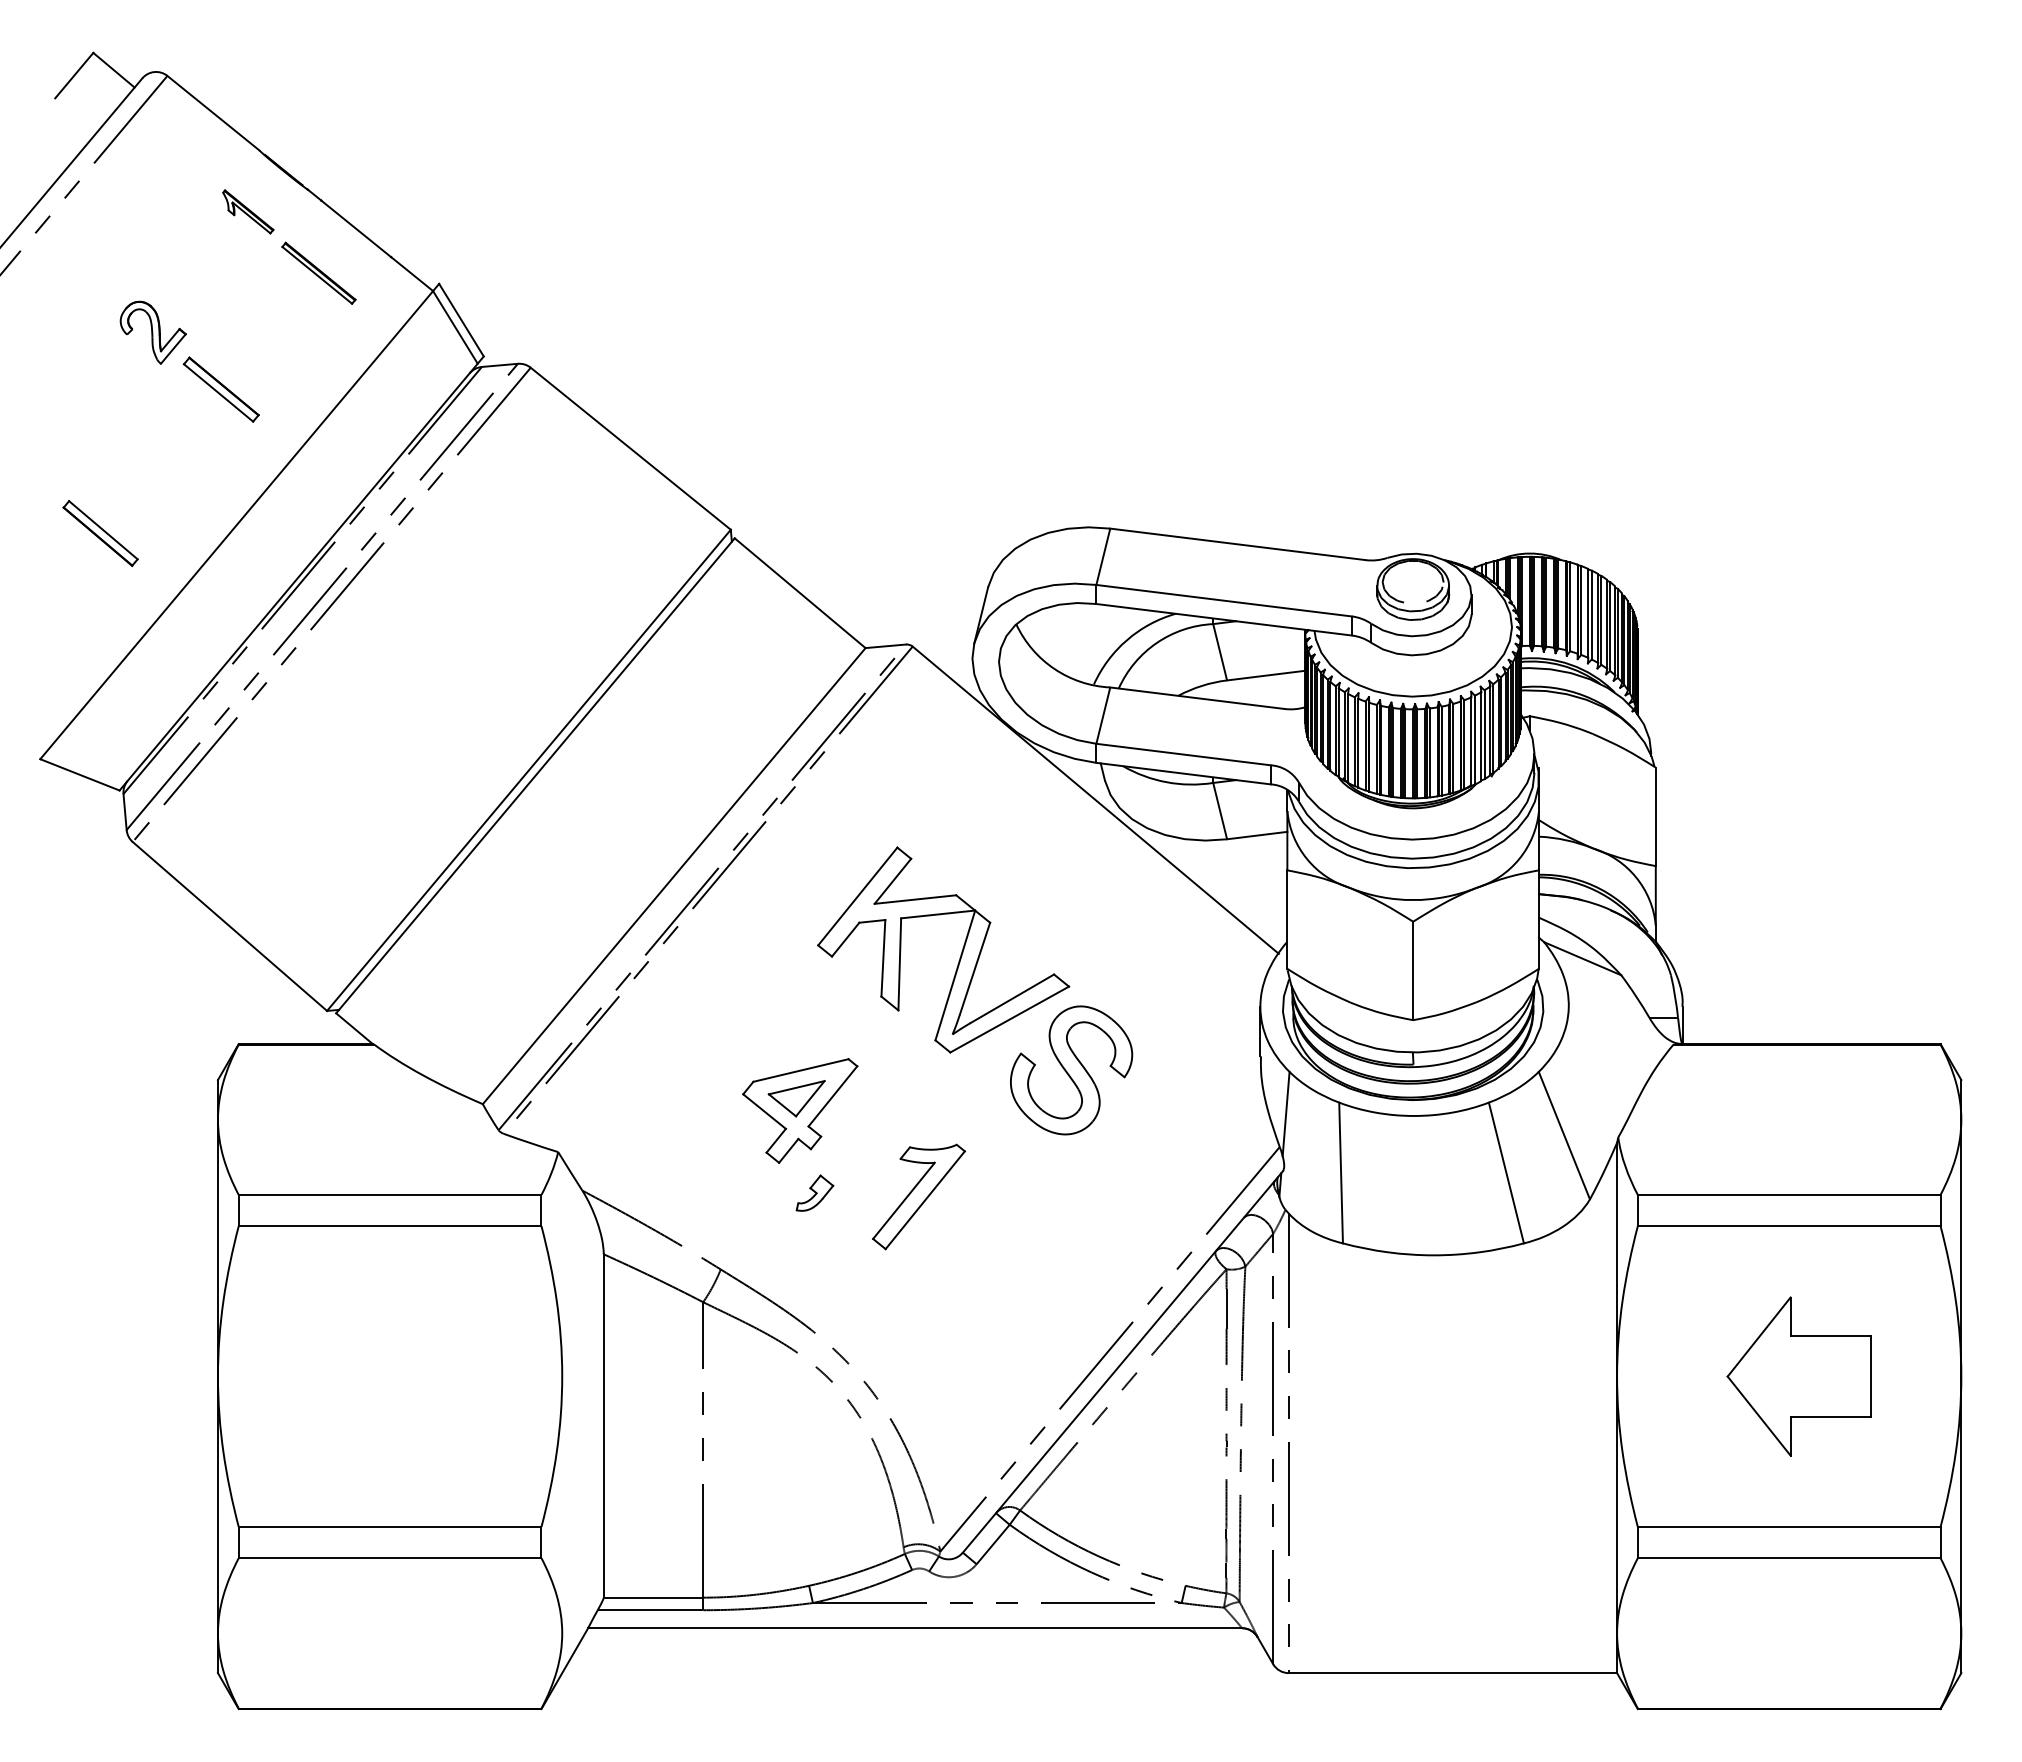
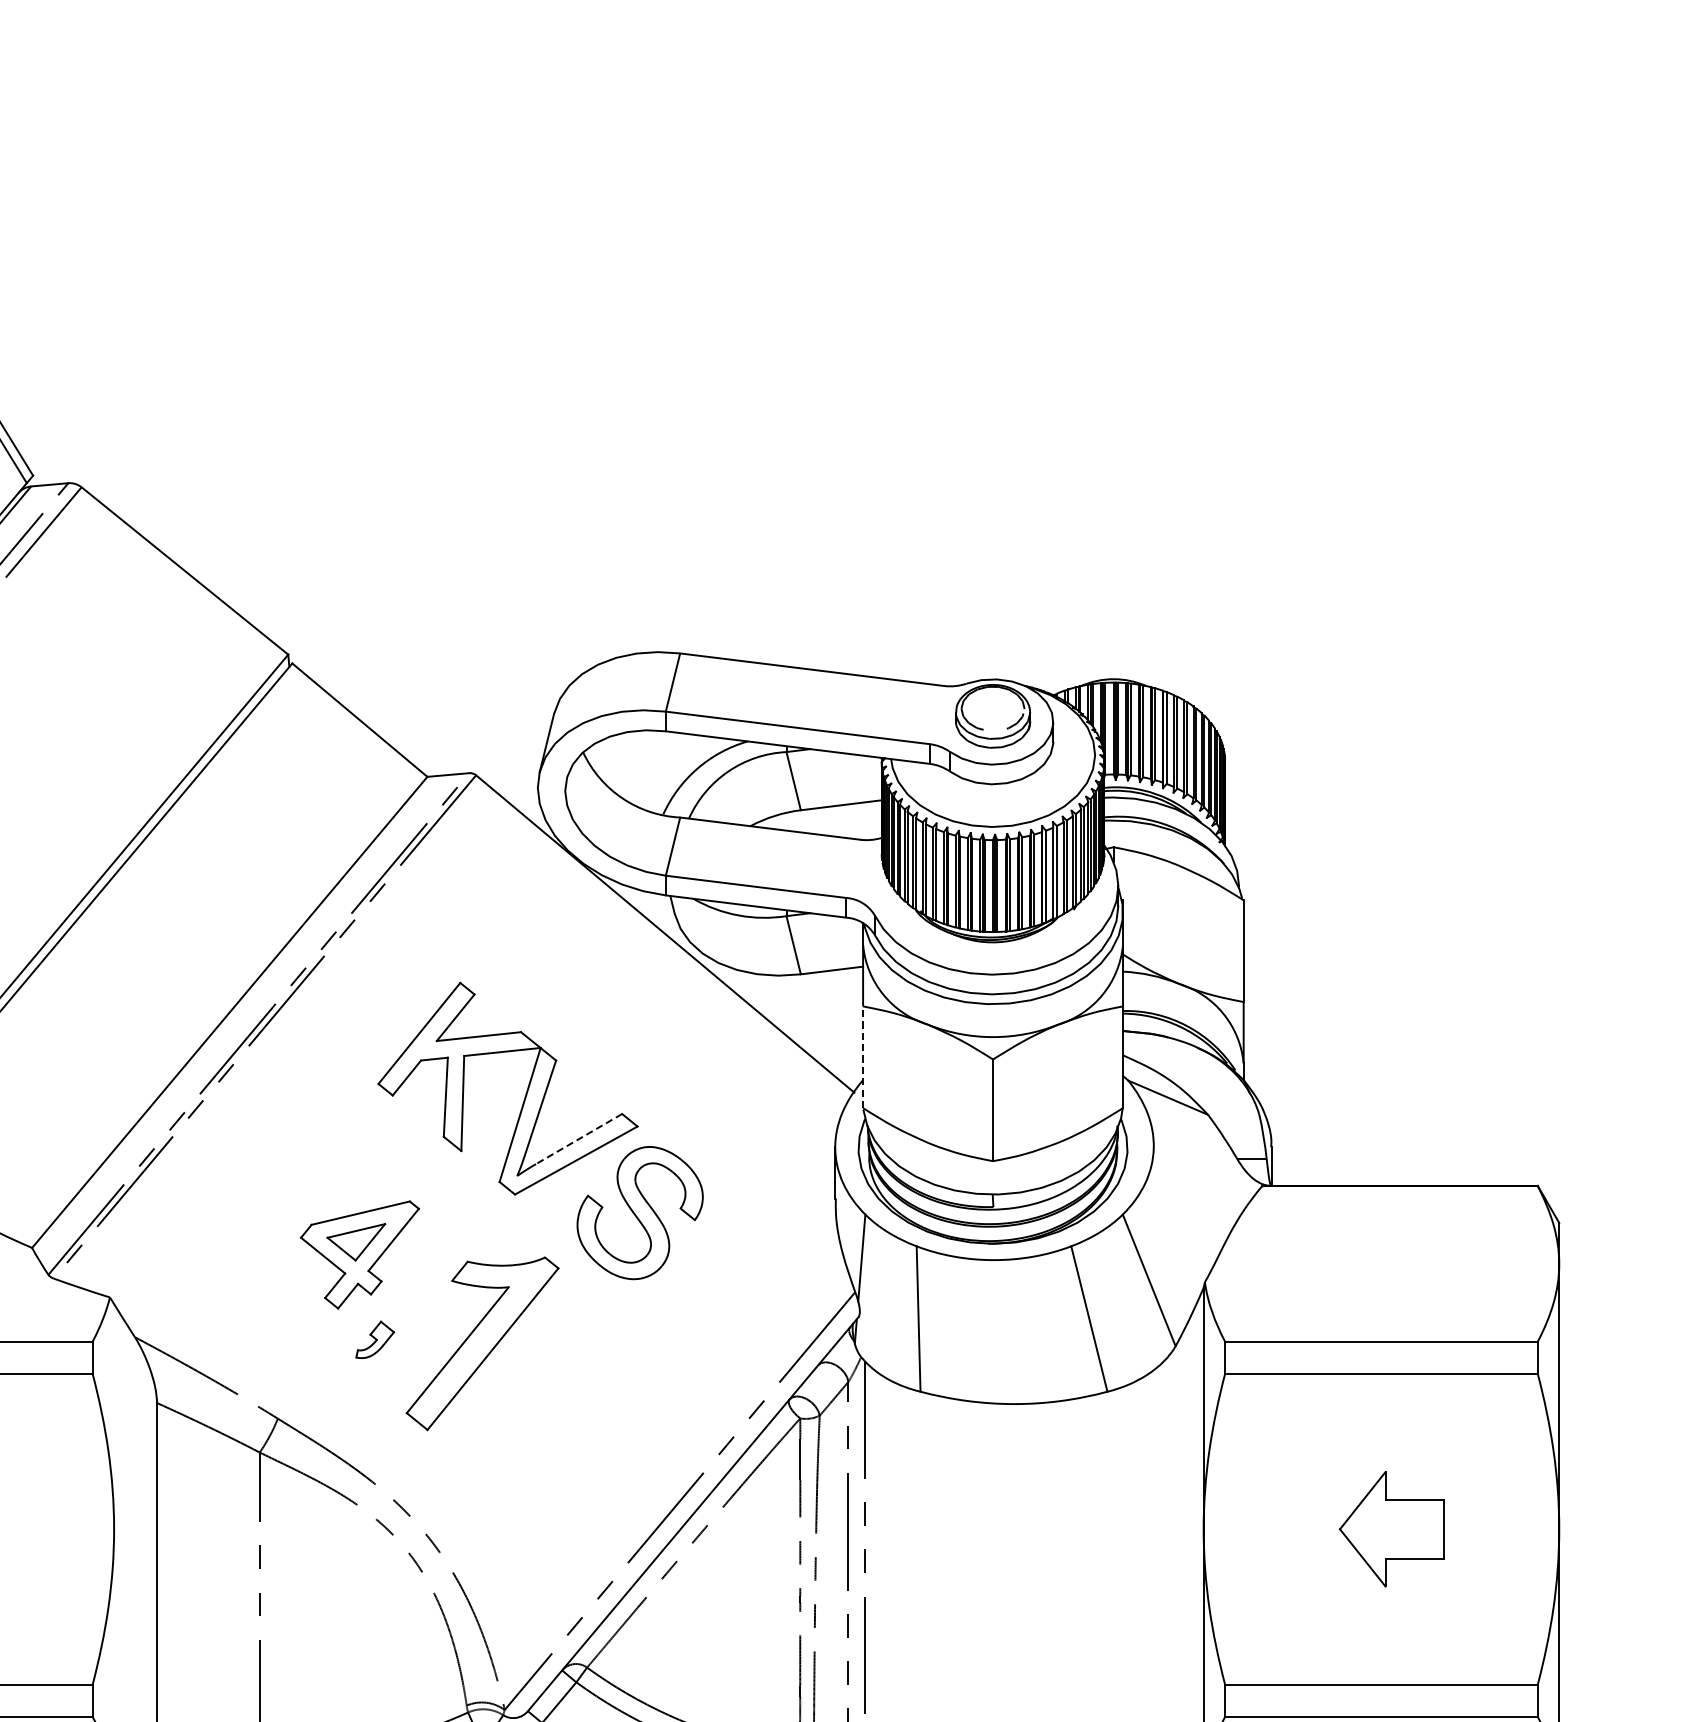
line: (1287, 919) -> (863, 1057), solid -> dashed
line: (1011, 999) -> (578, 1139), solid -> dashed
part: (918, 1196) -> (482, 1343), size x1.6
part: (1798, 1376) -> (1391, 1529), size x0.7

